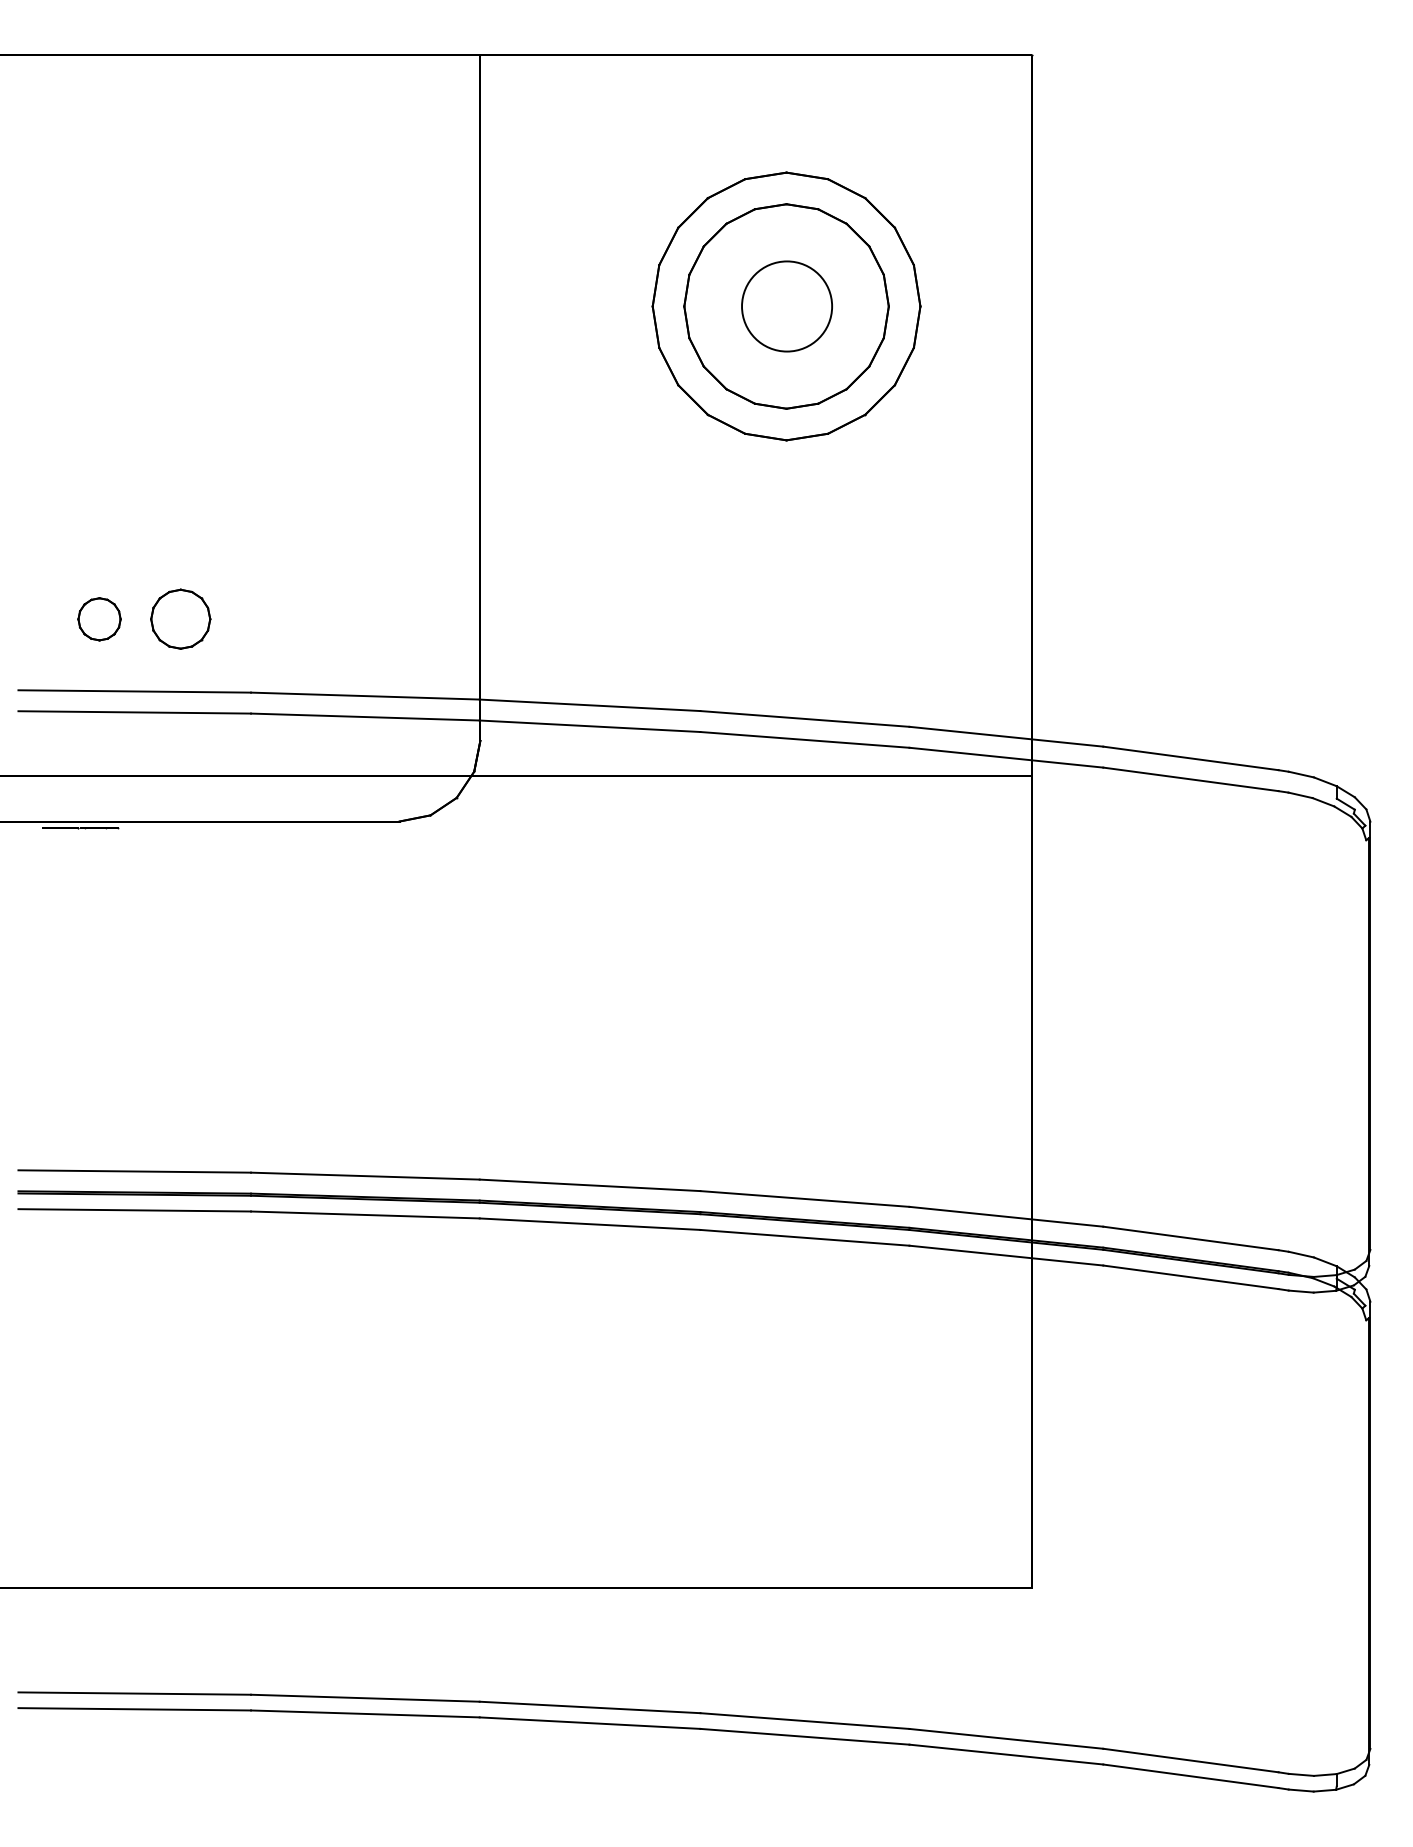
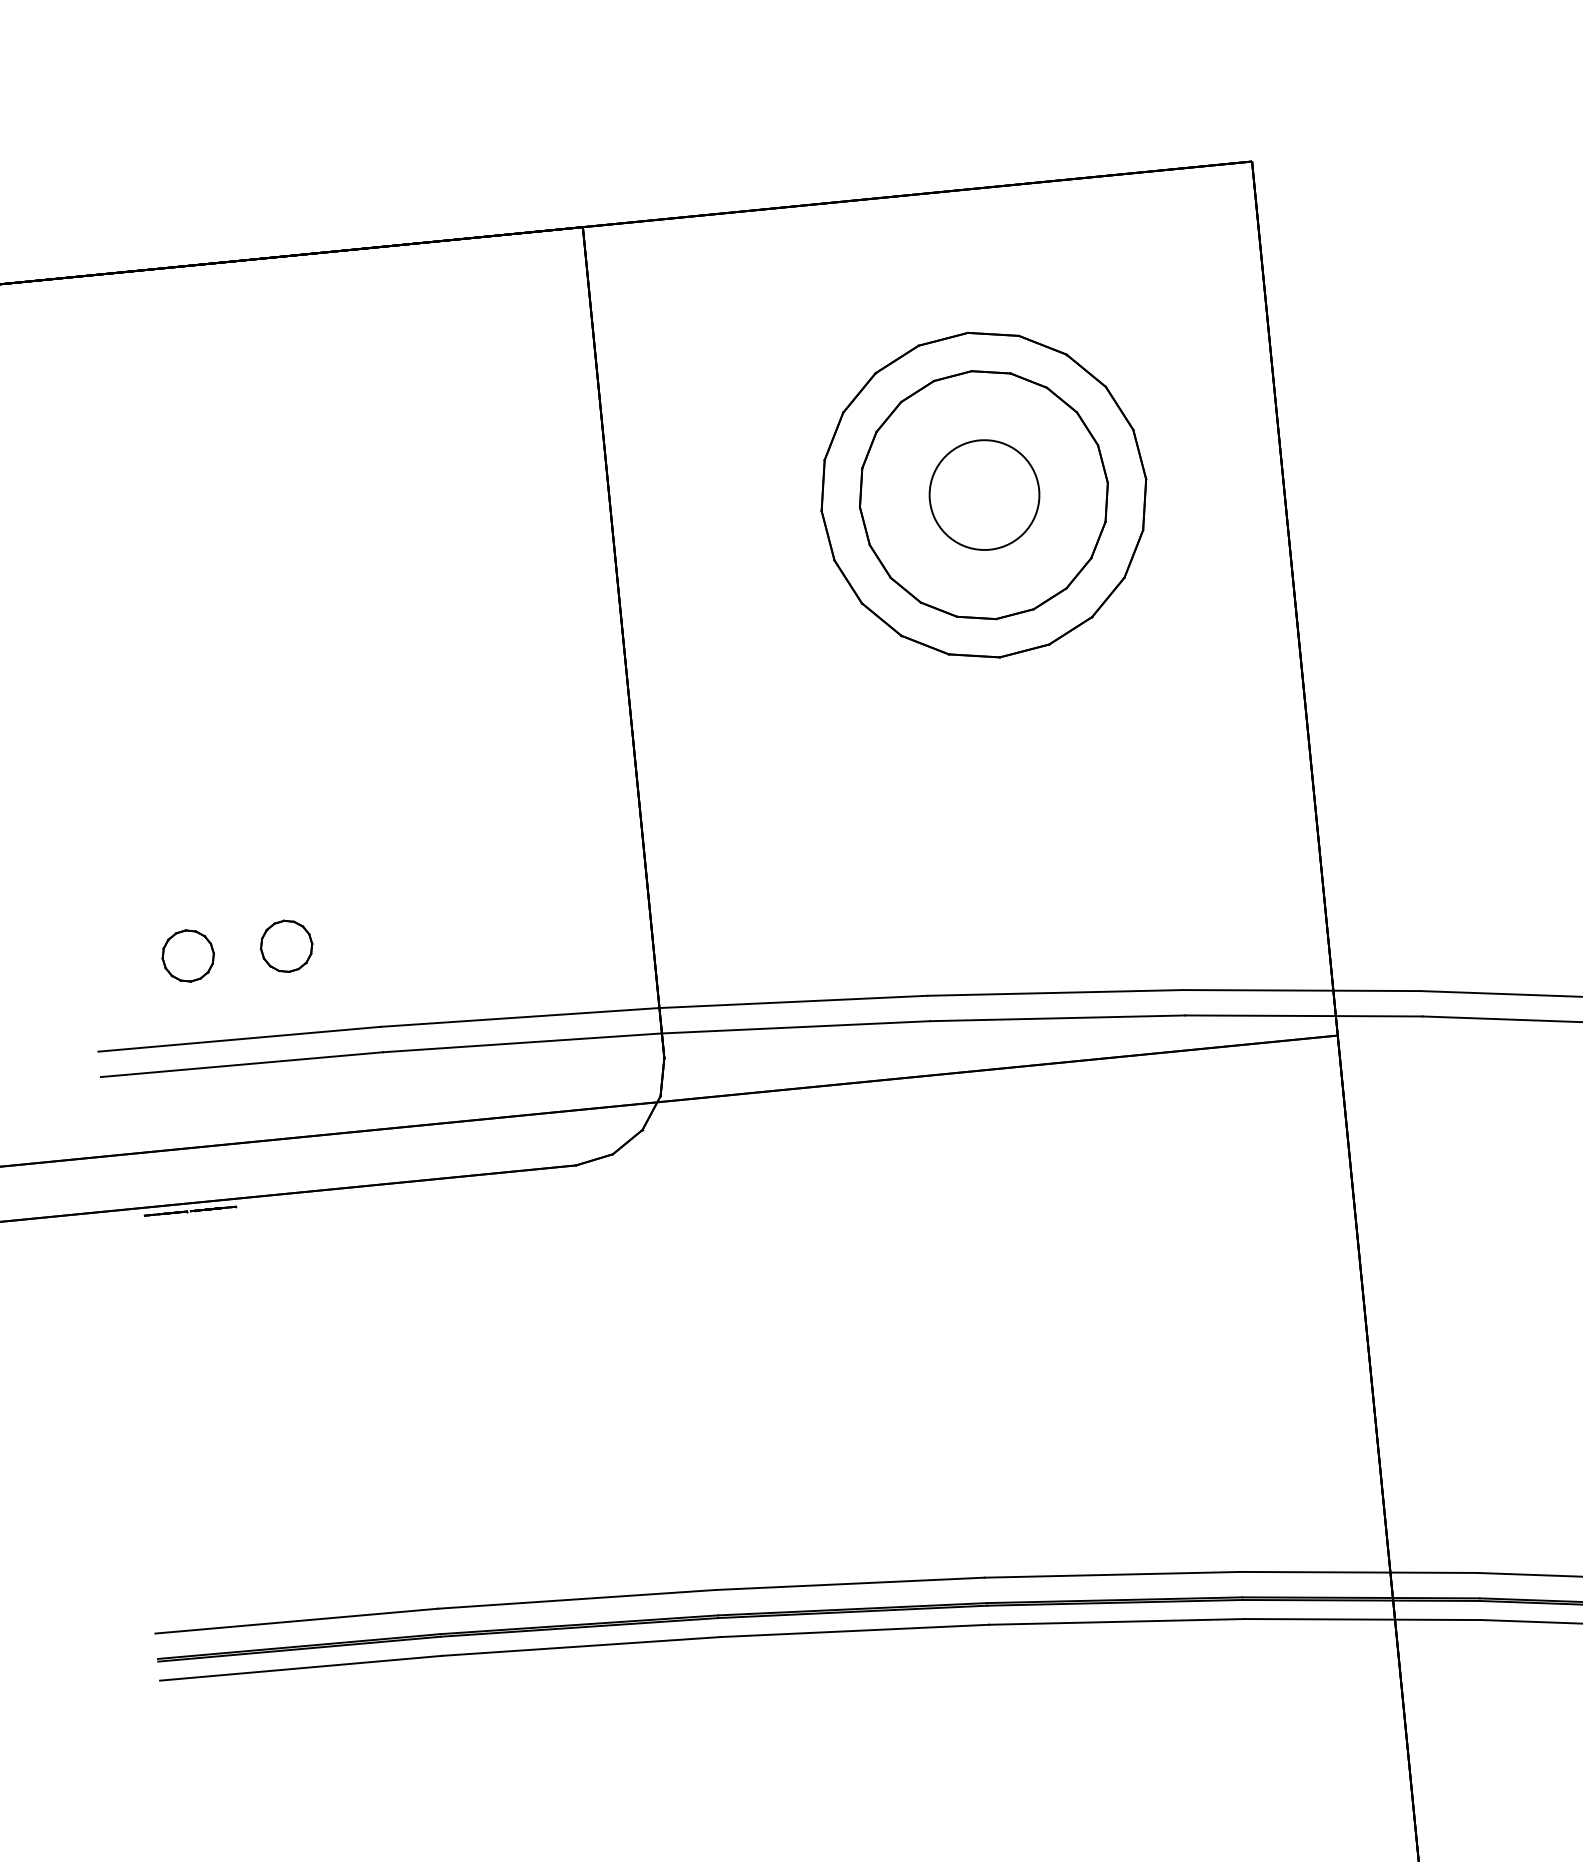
part: (180, 619) -> (286, 946), size x0.71

